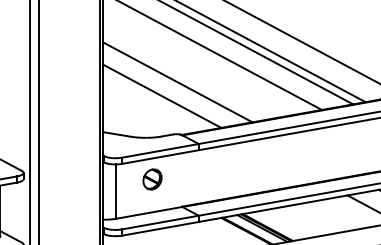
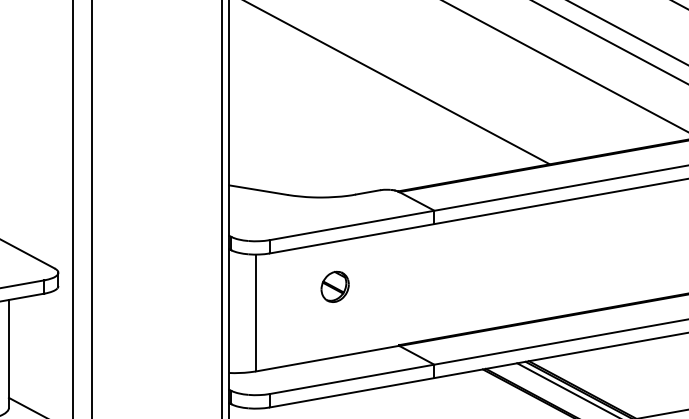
line: (162, 95) -> (356, 106), removed
part: (152, 179) -> (335, 286), size x0.7

